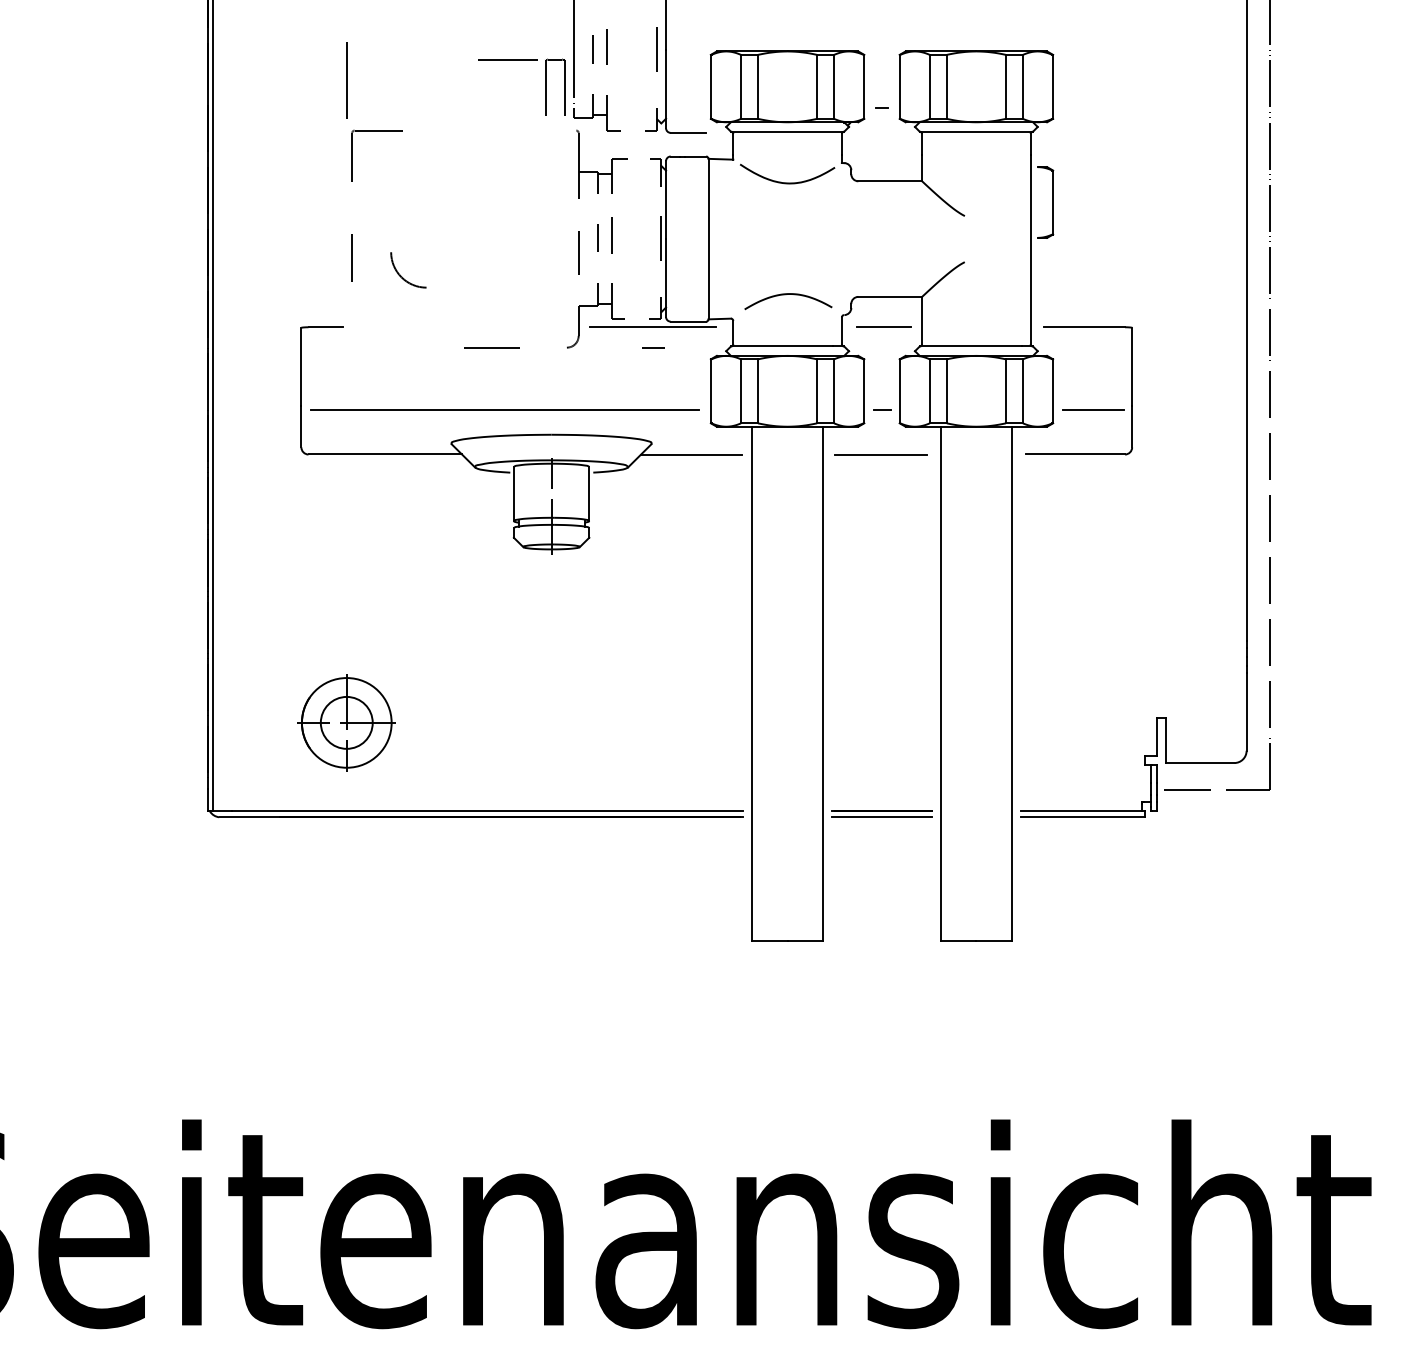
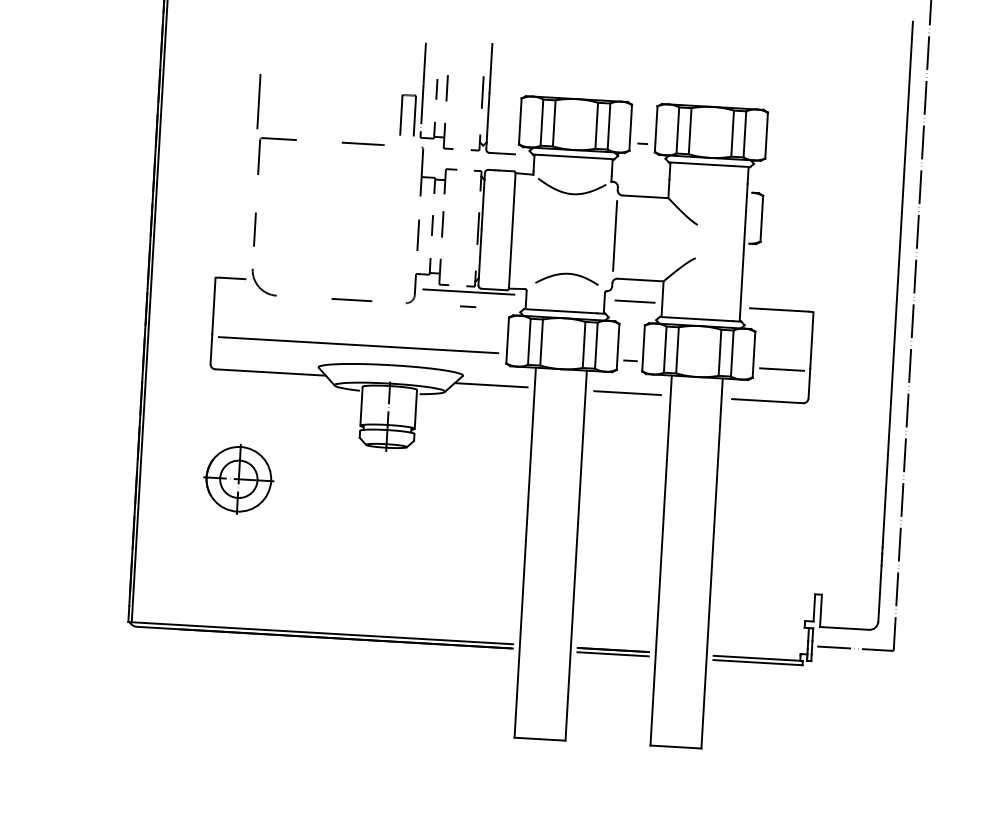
line: (507, 59) -> (362, 143), moved
line: (851, 237) -> (615, 235), added
arc: (402, 276) -> (259, 286), moved
part: (346, 722) -> (238, 479), moved

